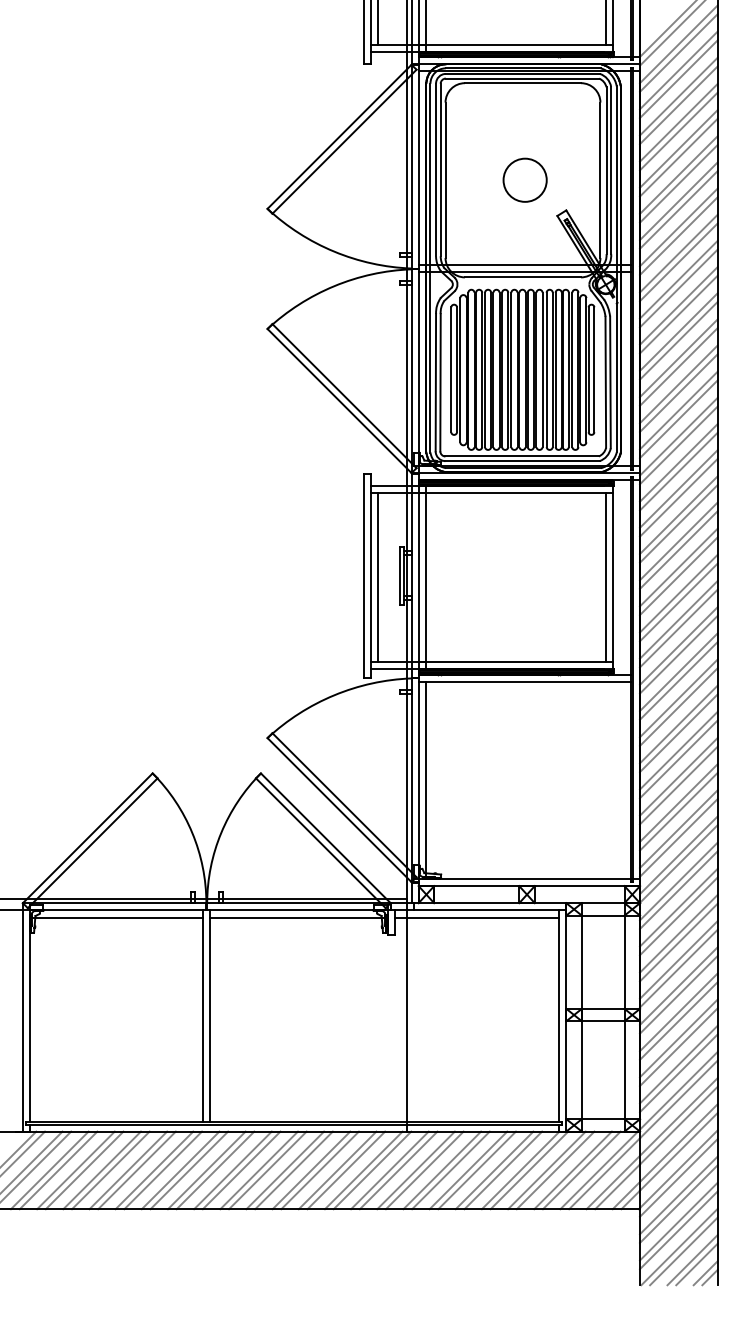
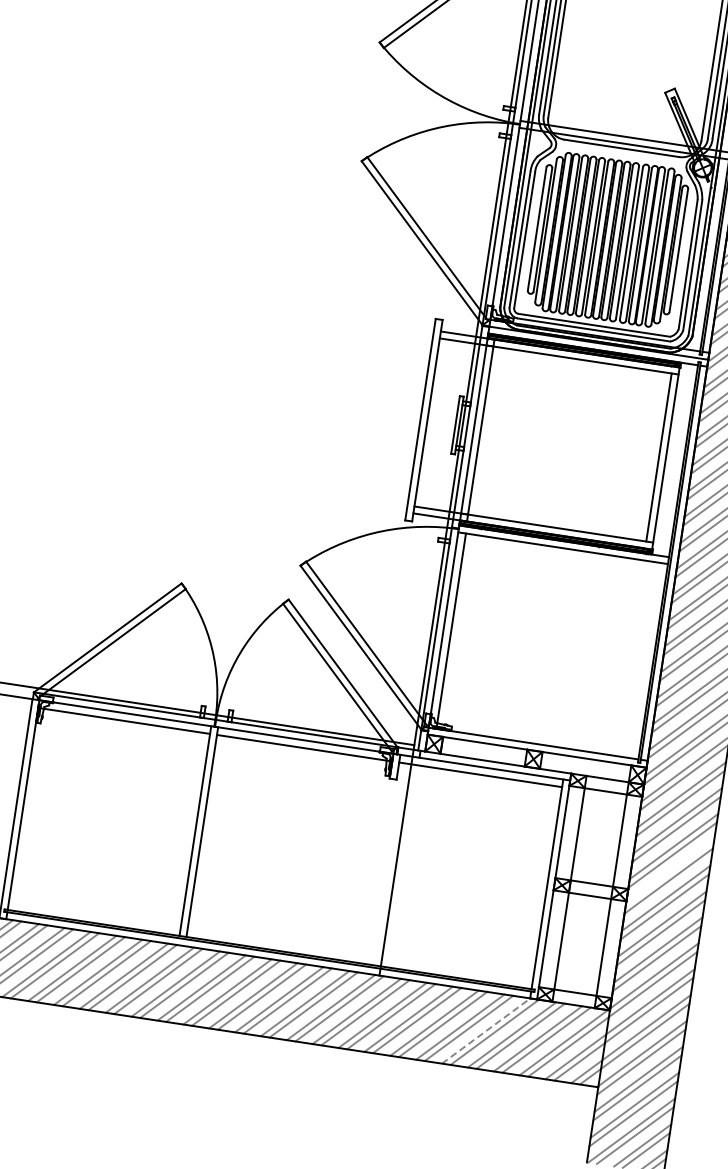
circle: (524, 179) -> (638, 51), removed
line: (378, 577) -> (434, 423), removed
line: (678, 985) -> (669, 871), removed
line: (520, 1170) -> (485, 1031), solid -> dashed

